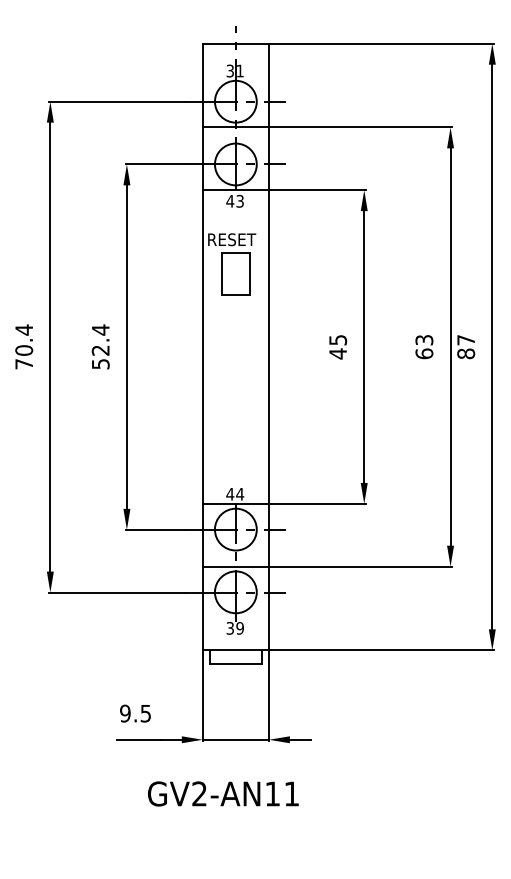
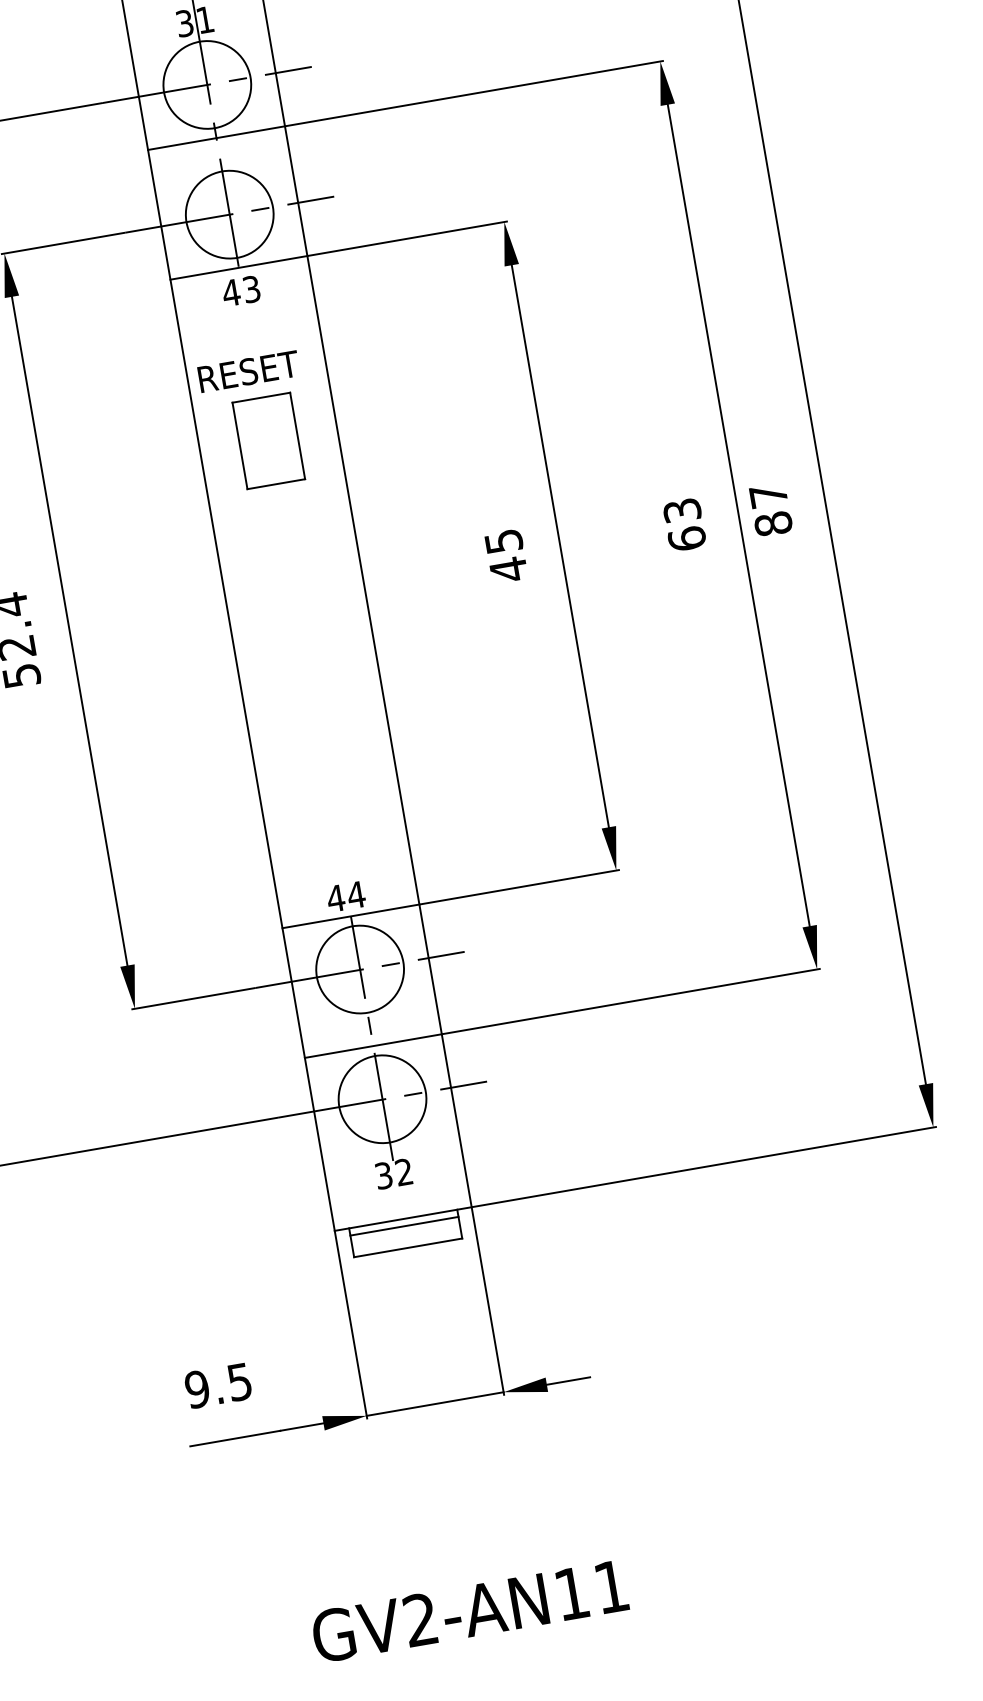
text: (239, 628) -> (402, 1172), 39 -> 32
line: (235, 653) -> (403, 1225), added
text: (223, 793) -> (470, 1610), moved

